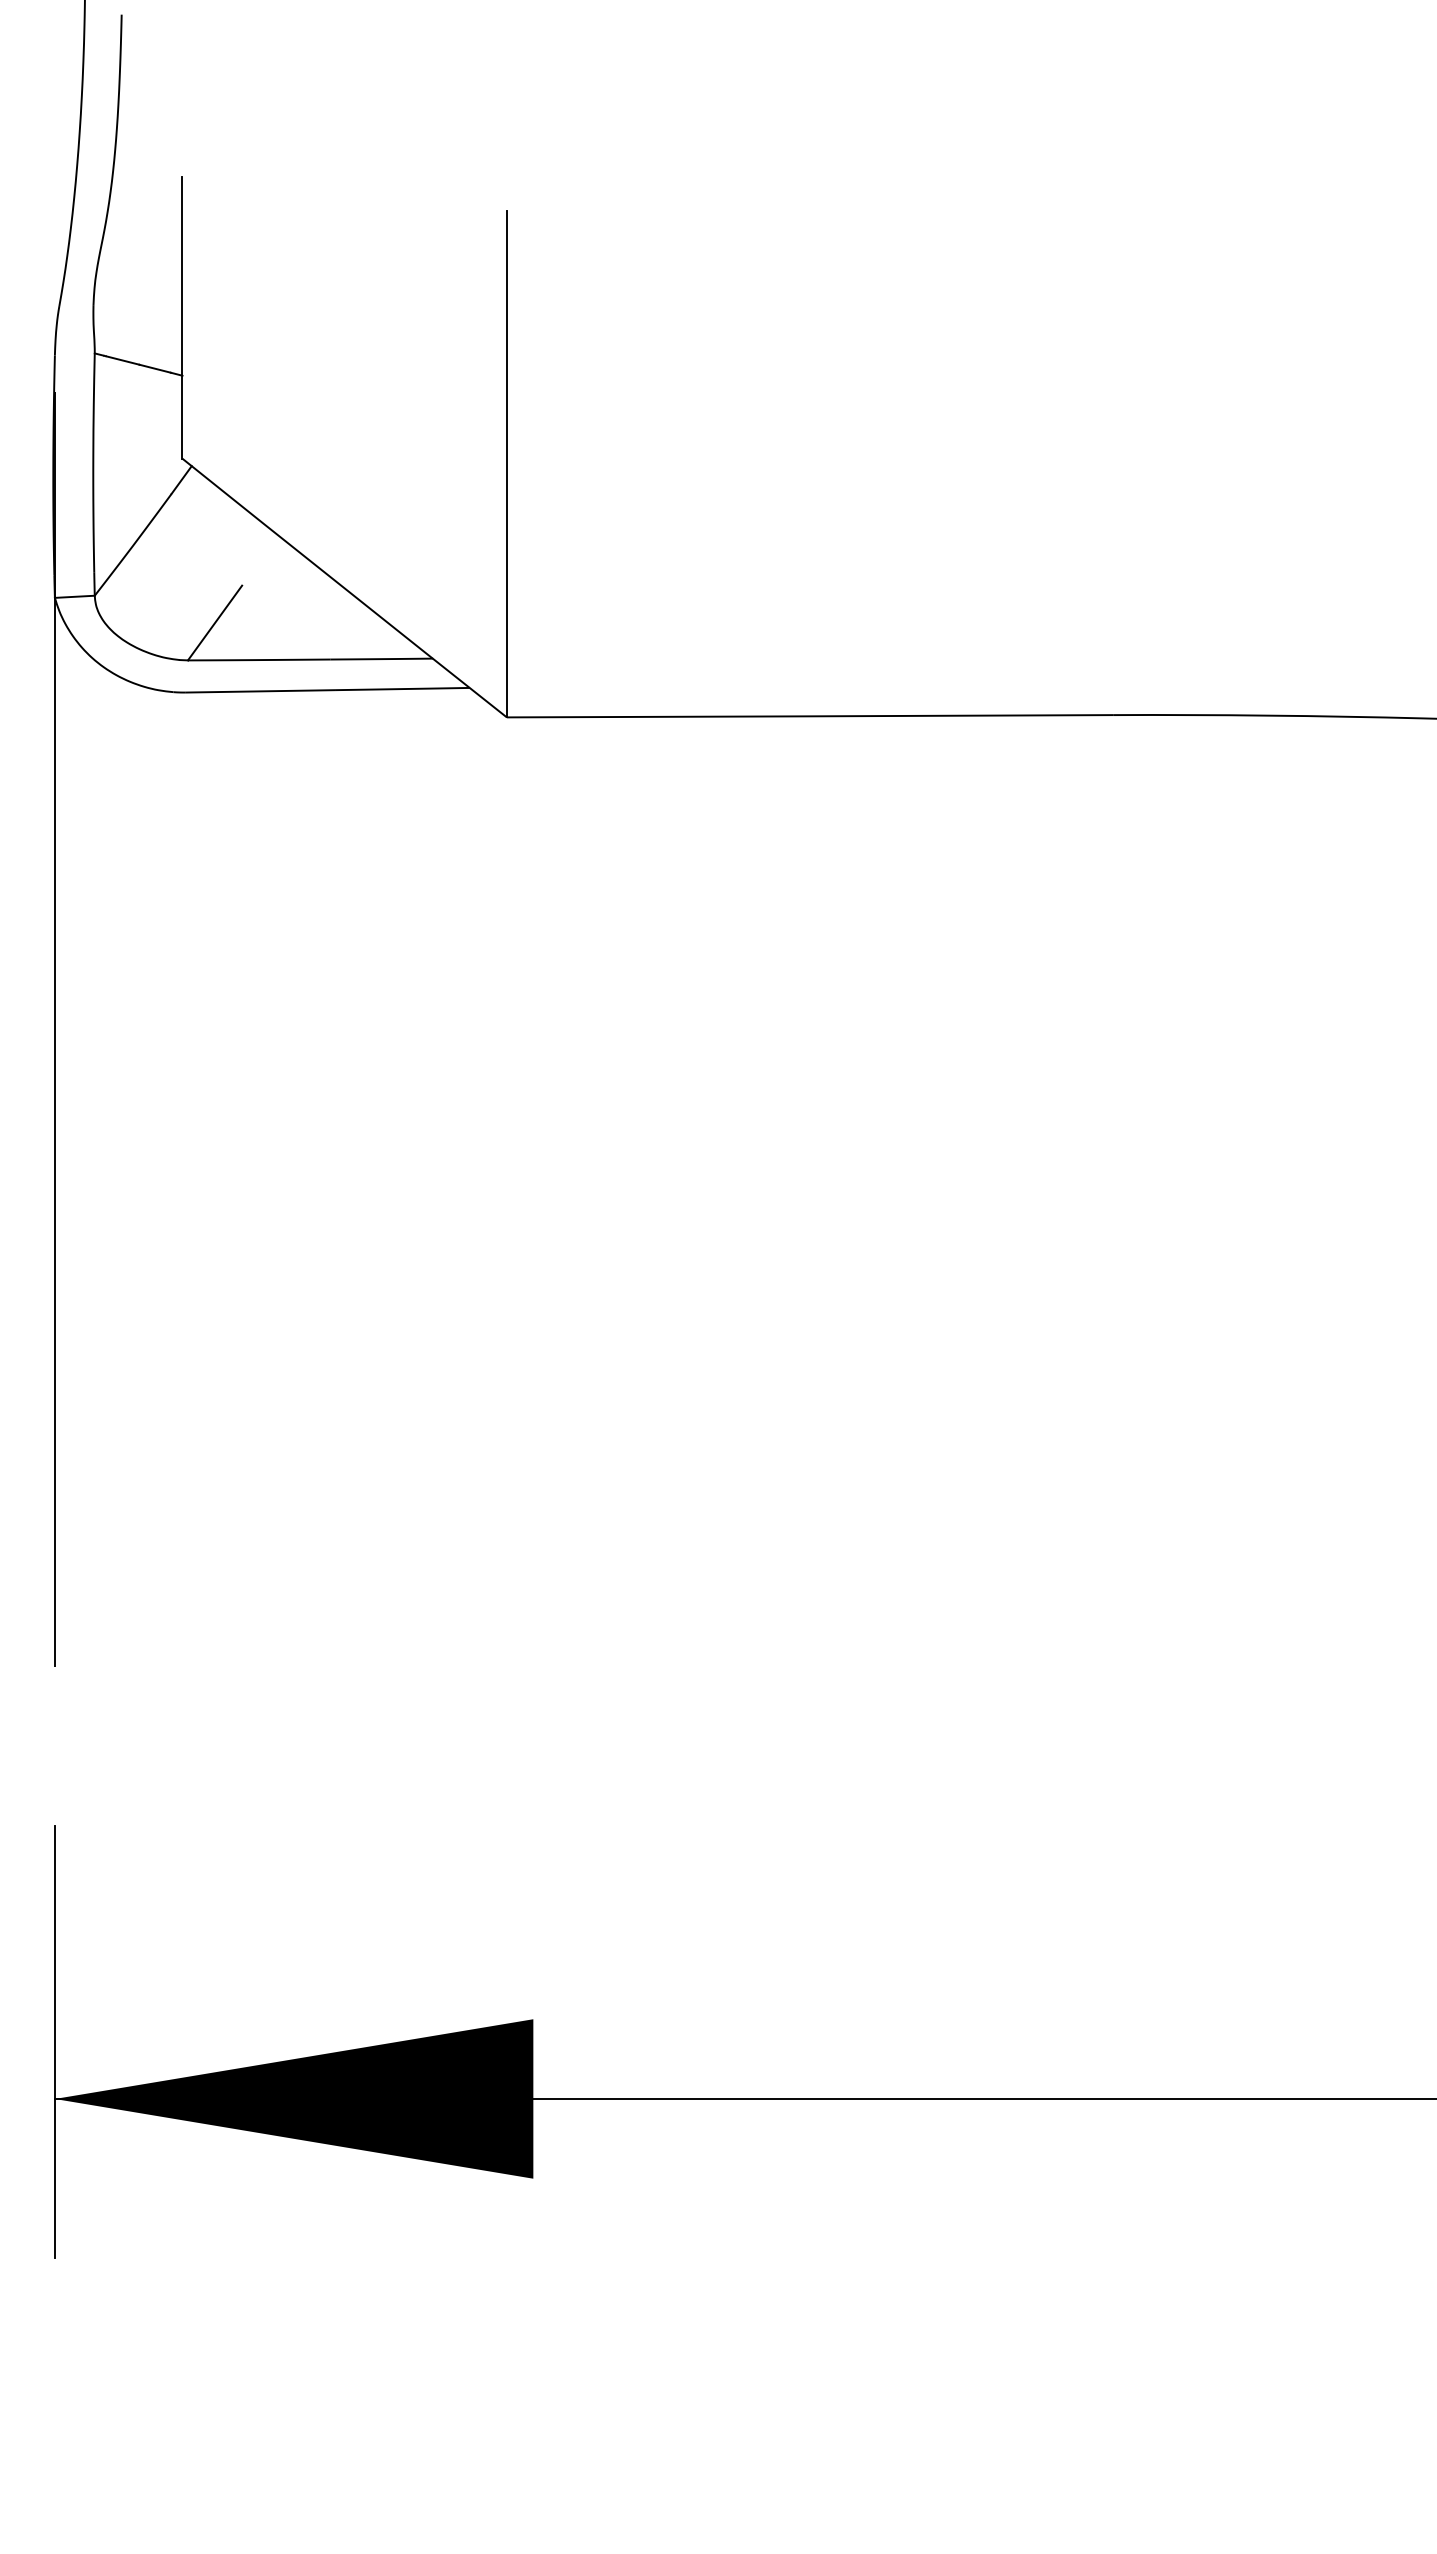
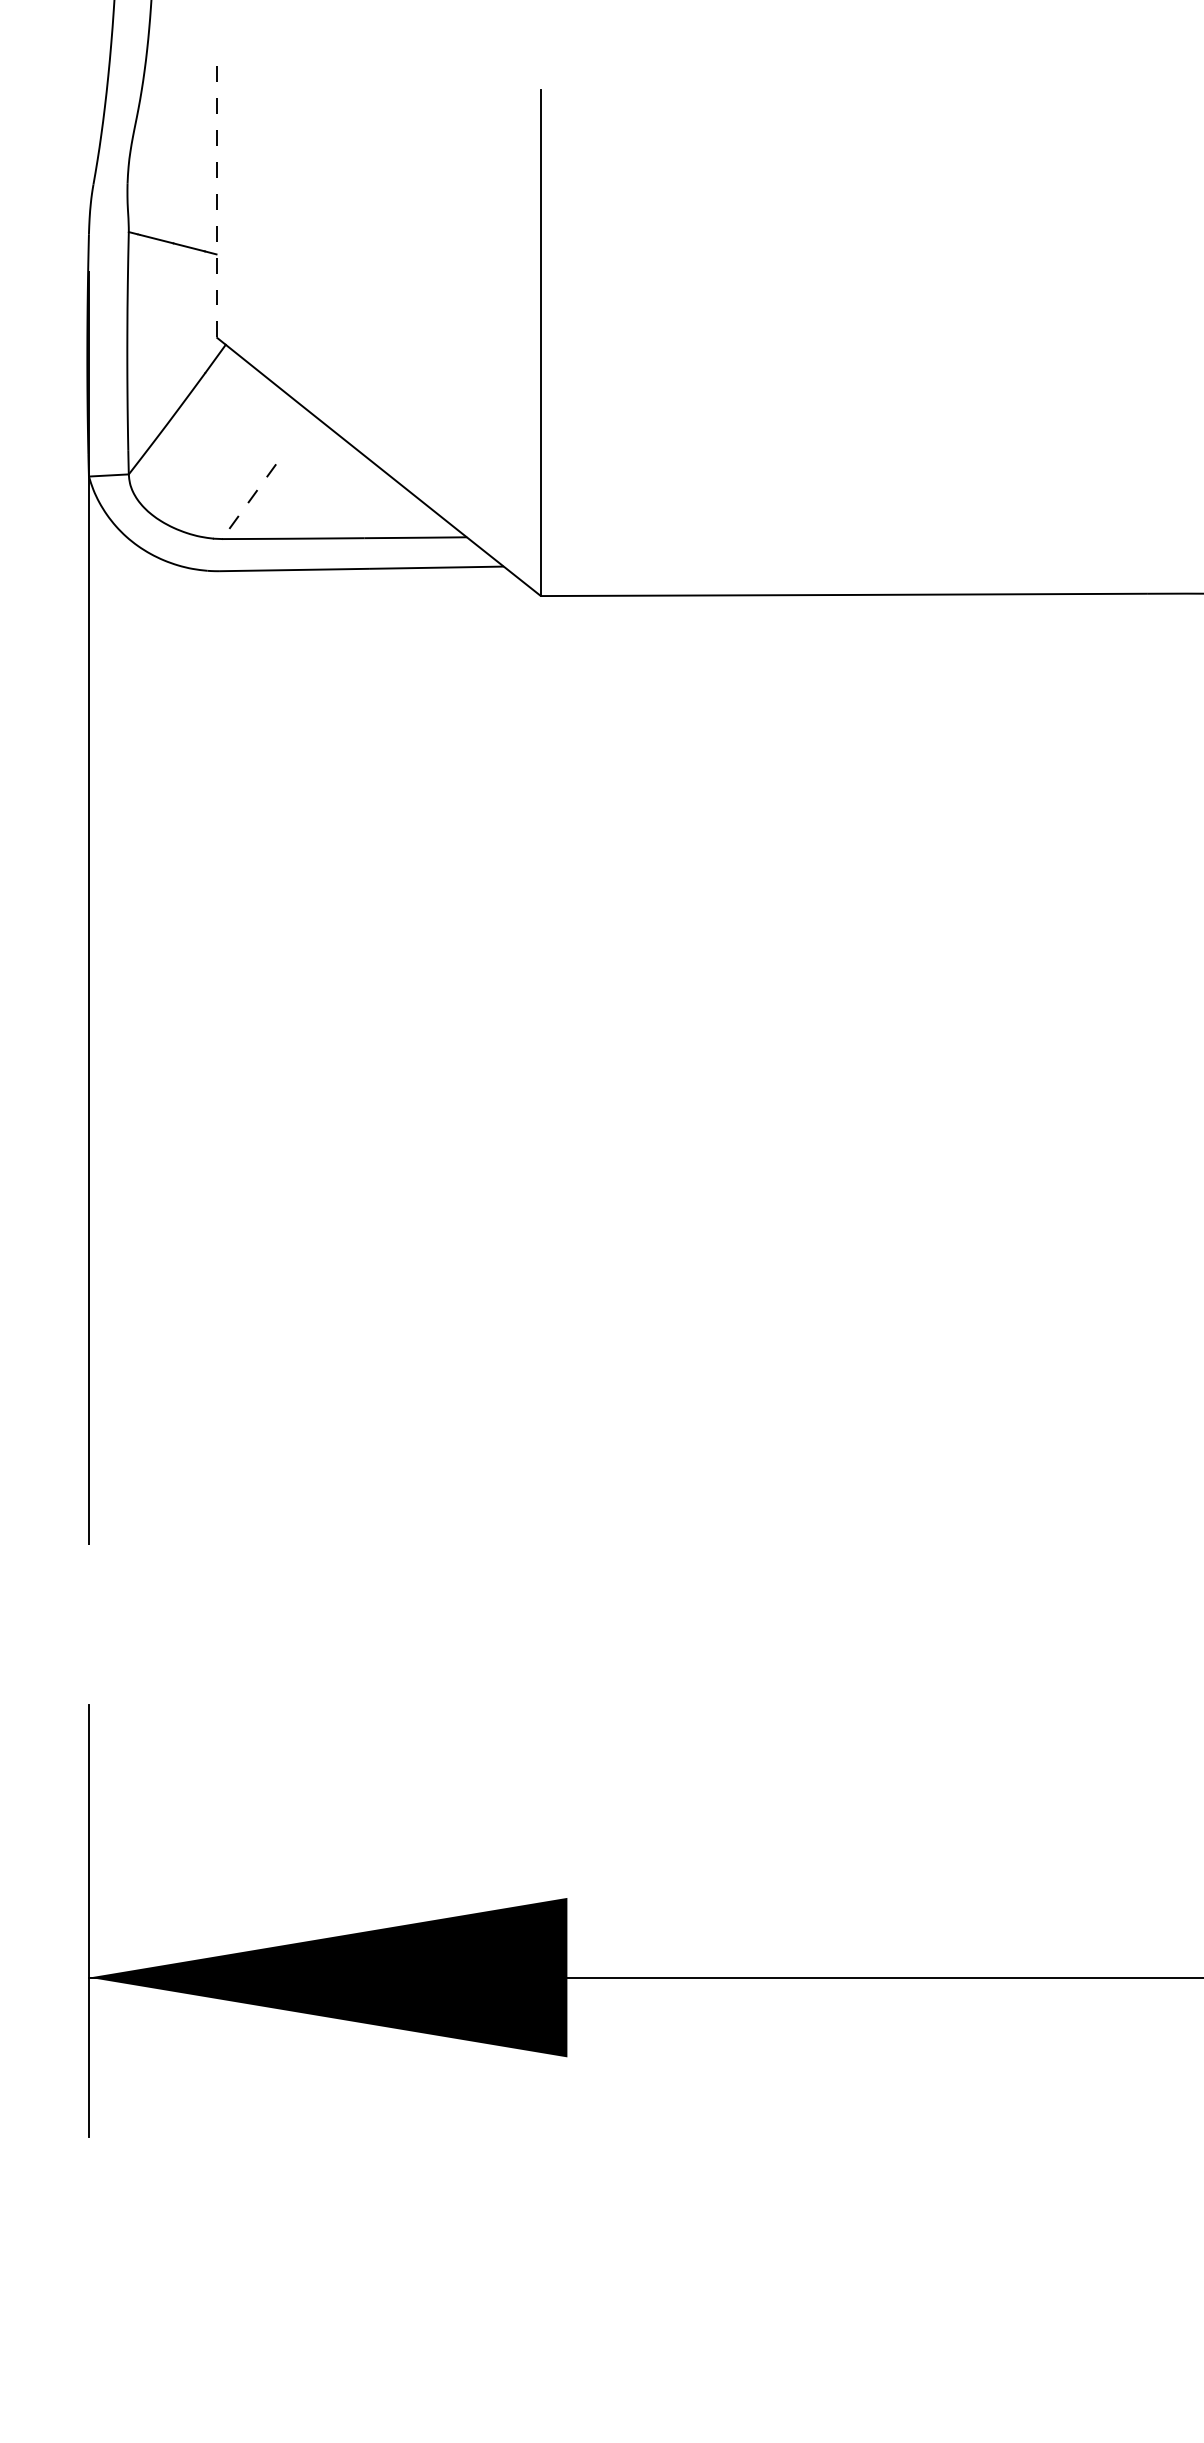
line: (182, 317) -> (216, 196), solid -> dashed
line: (214, 623) -> (248, 502), solid -> dashed

